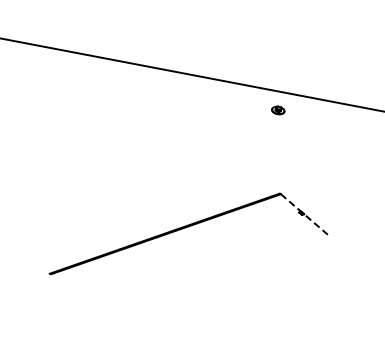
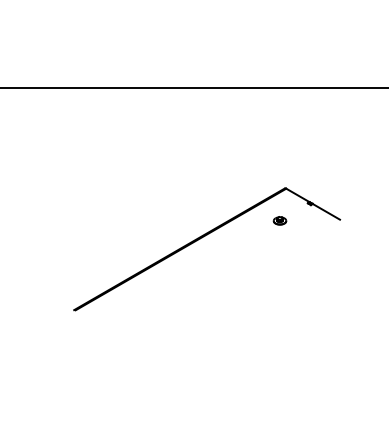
part: (277, 109) -> (279, 220), moved
line: (304, 214) -> (313, 204), dashed -> solid

